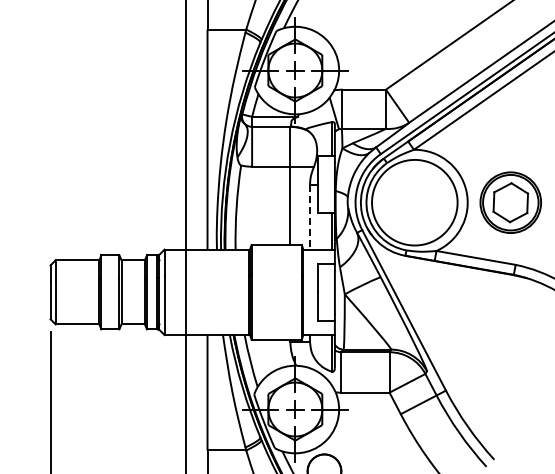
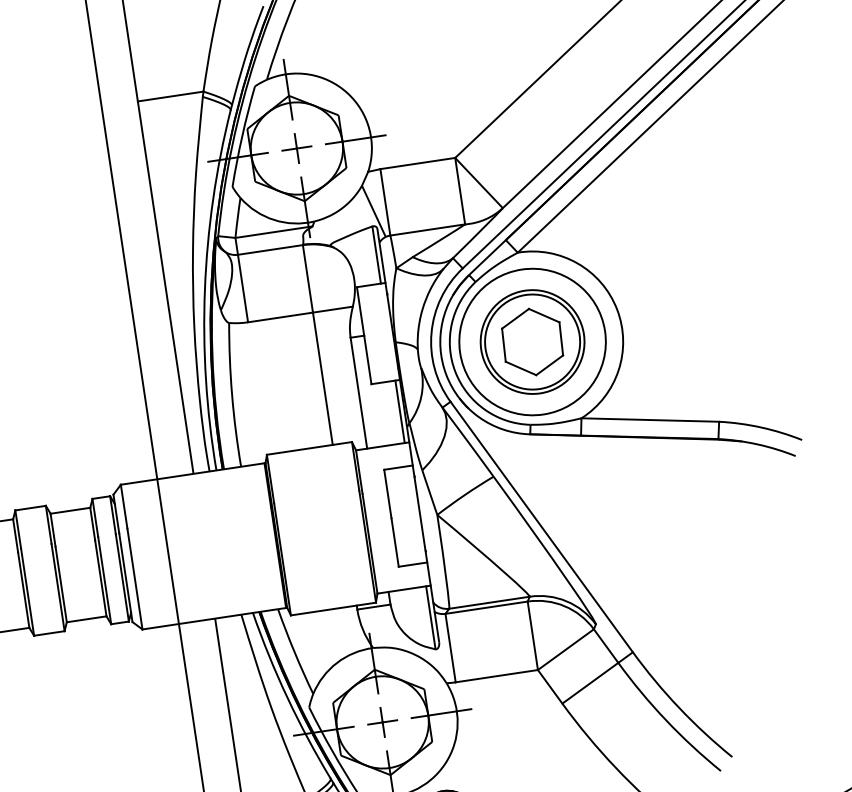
part: (510, 202) -> (532, 341), moved
line: (310, 217) -> (359, 393), dashed -> solid

